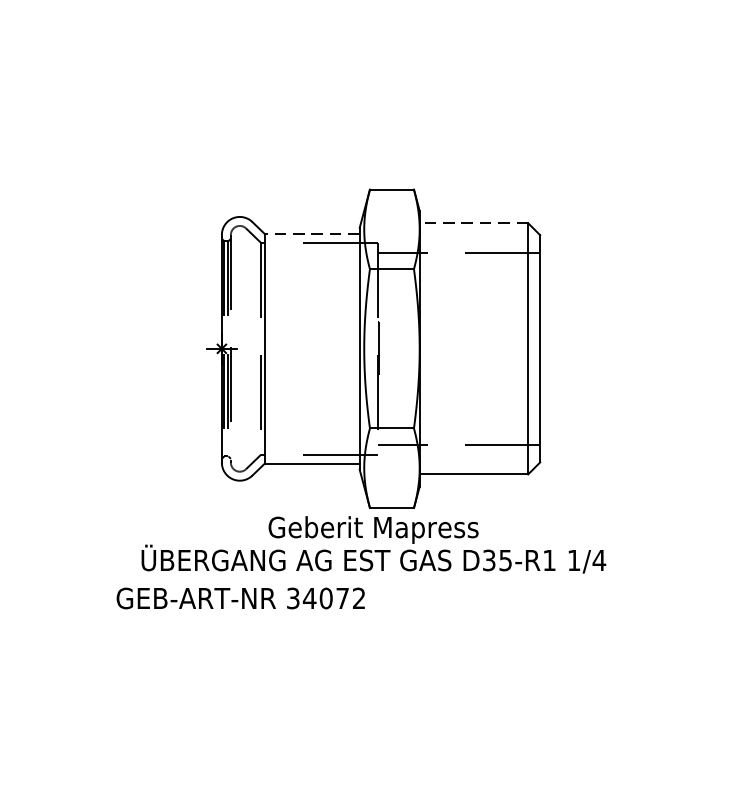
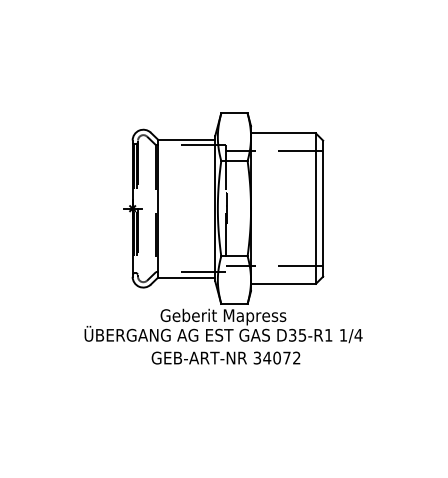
line: (473, 223) -> (283, 133), dashed -> solid
line: (311, 233) -> (186, 139), dashed -> solid
text: (240, 597) -> (225, 357), moved

